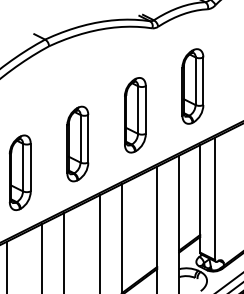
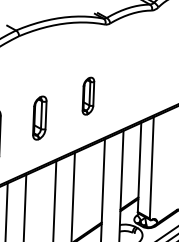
part: (192, 86) -> (136, 74), removed
part: (135, 115) -> (88, 96), size x0.6
part: (77, 143) -> (39, 117), size x0.7

